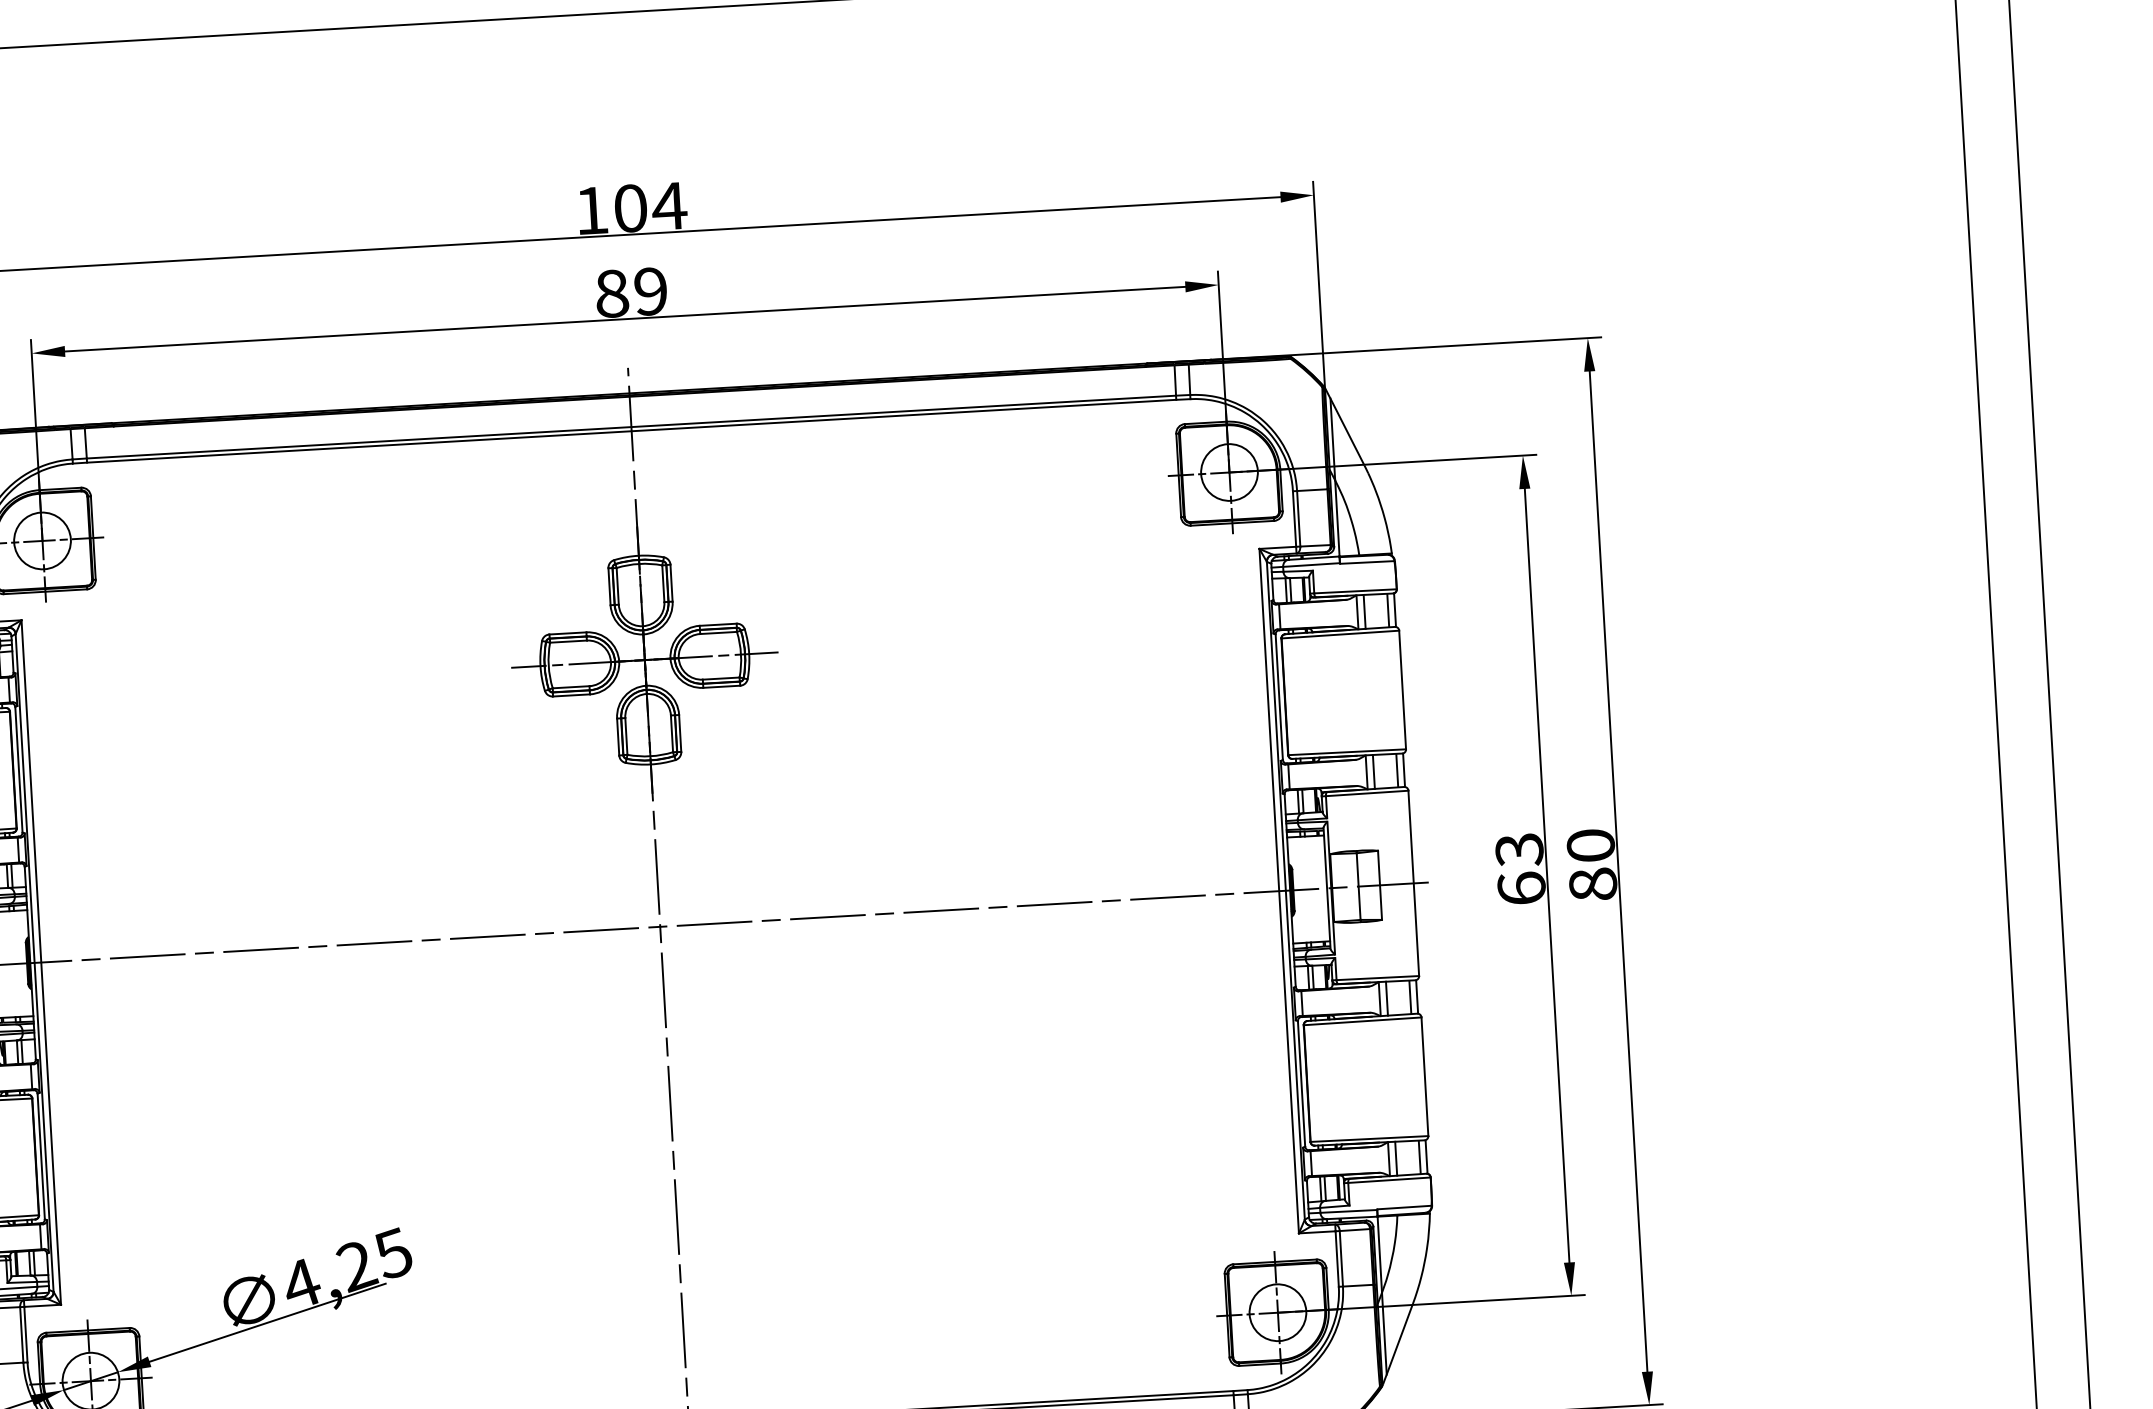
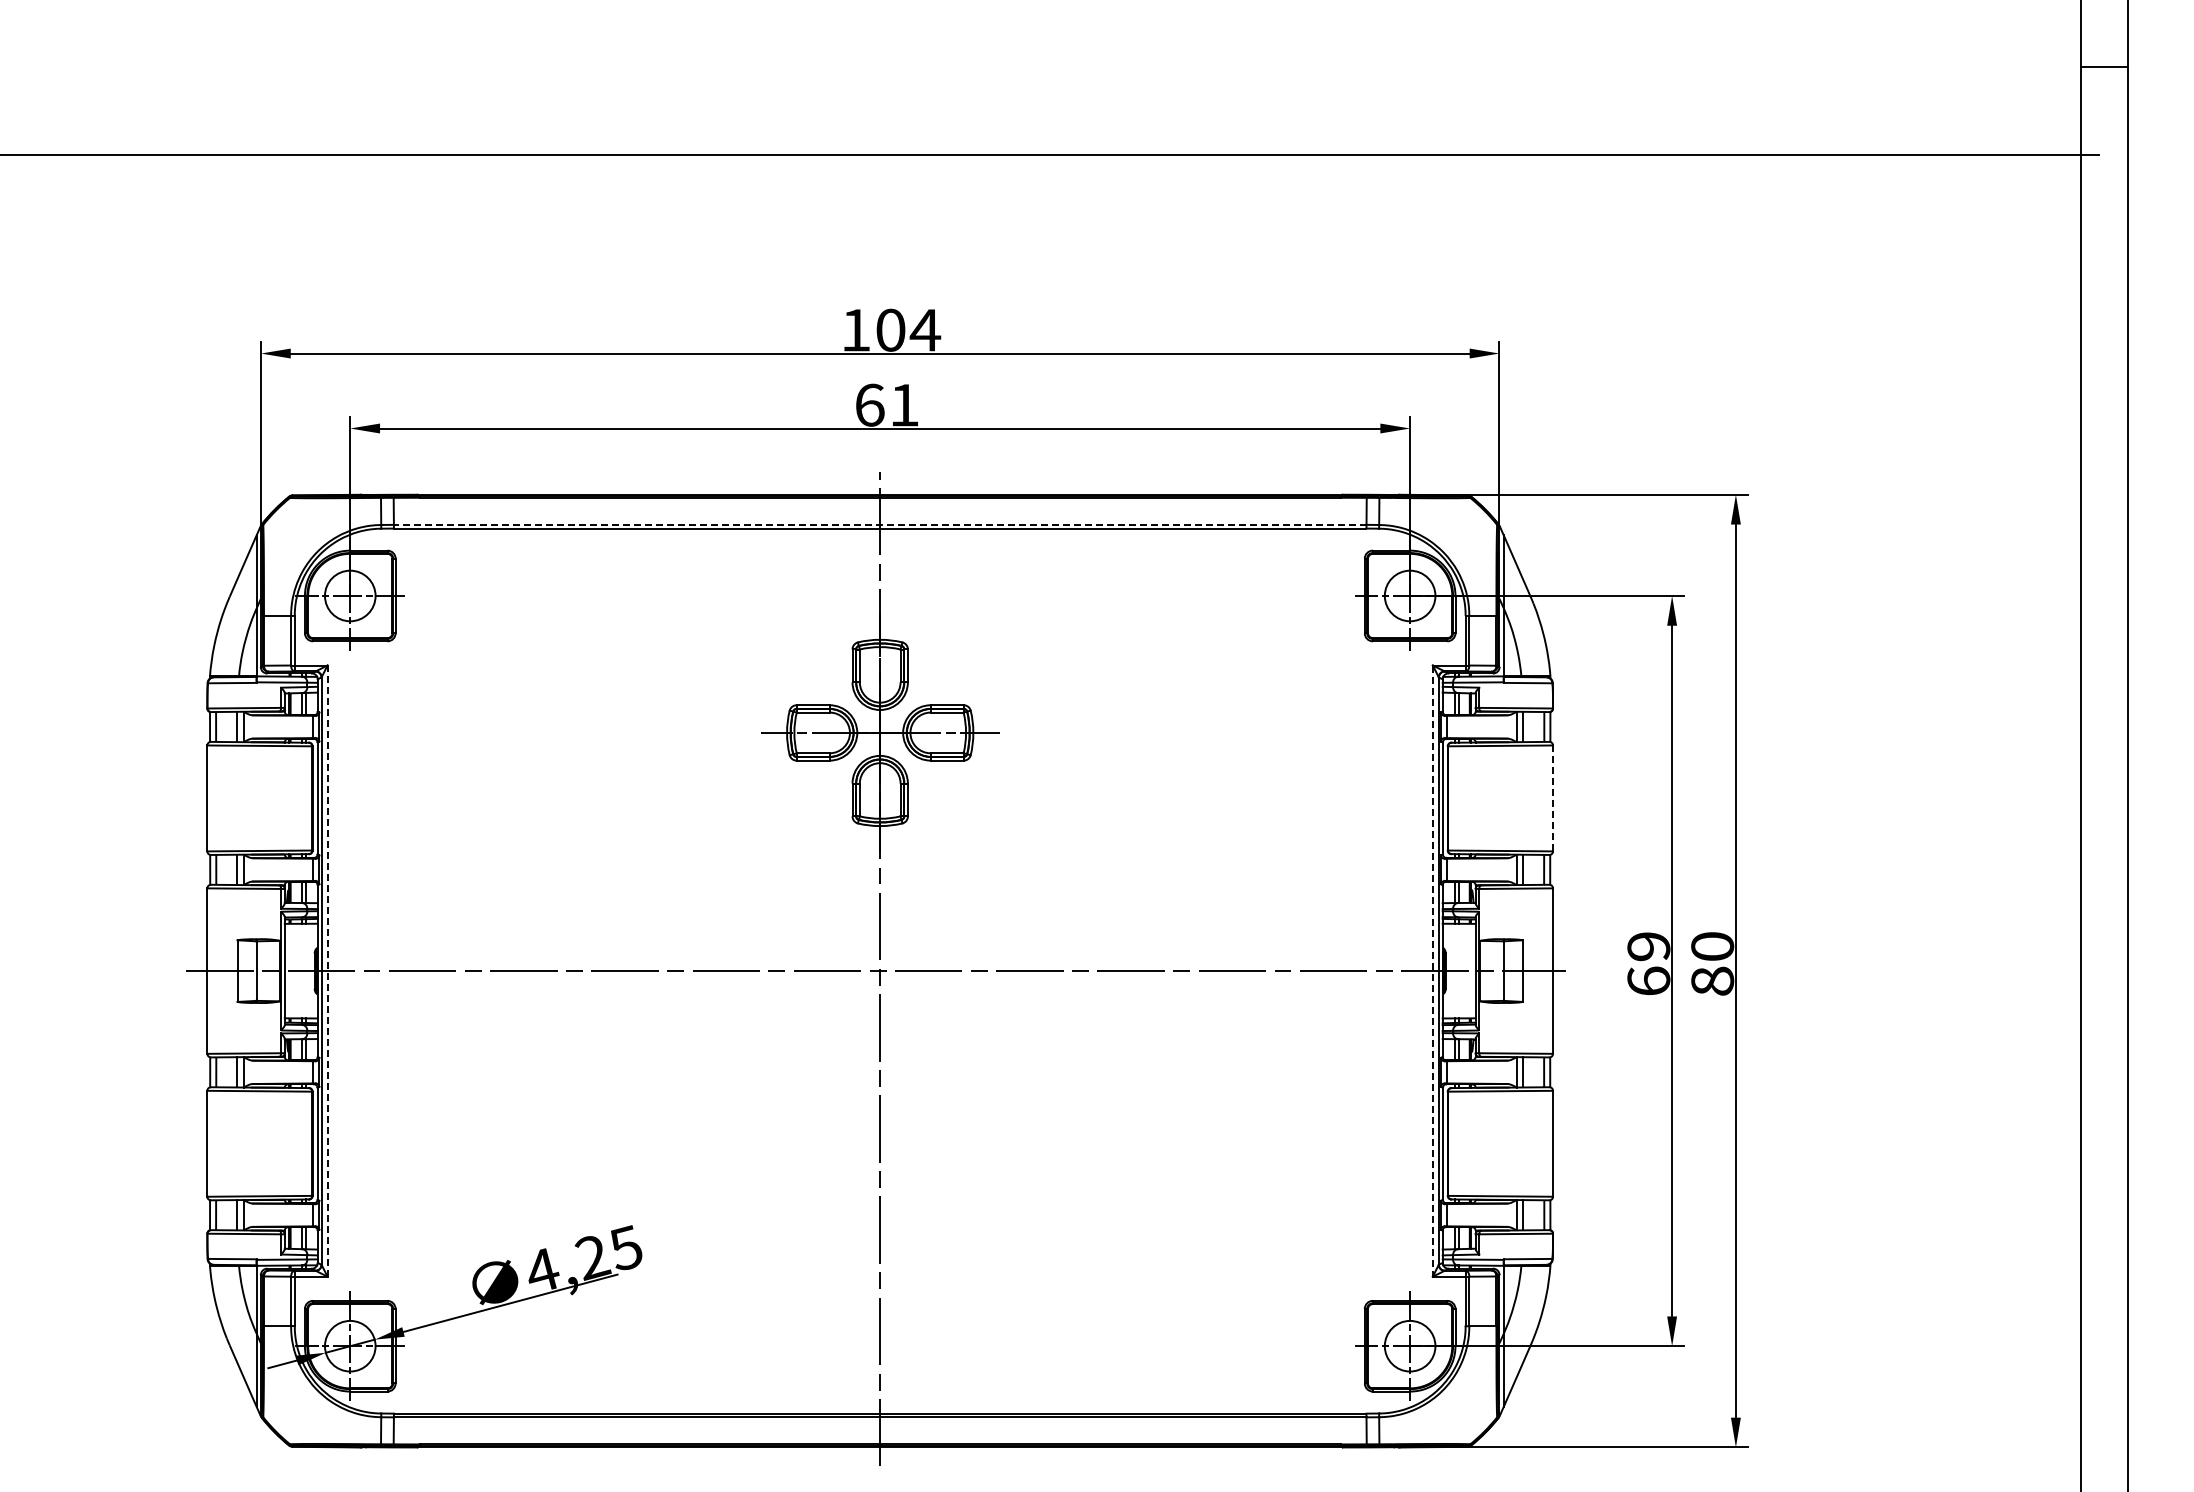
text: (630, 291) -> (886, 404), 89 -> 61
line: (630, 426) -> (879, 524), solid -> dashed
line: (1403, 690) -> (1553, 798), solid -> dashed
text: (1519, 849) -> (1648, 946), 63 -> 69
line: (1278, 891) -> (1432, 971), solid -> dashed
line: (41, 962) -> (327, 971), solid -> dashed

